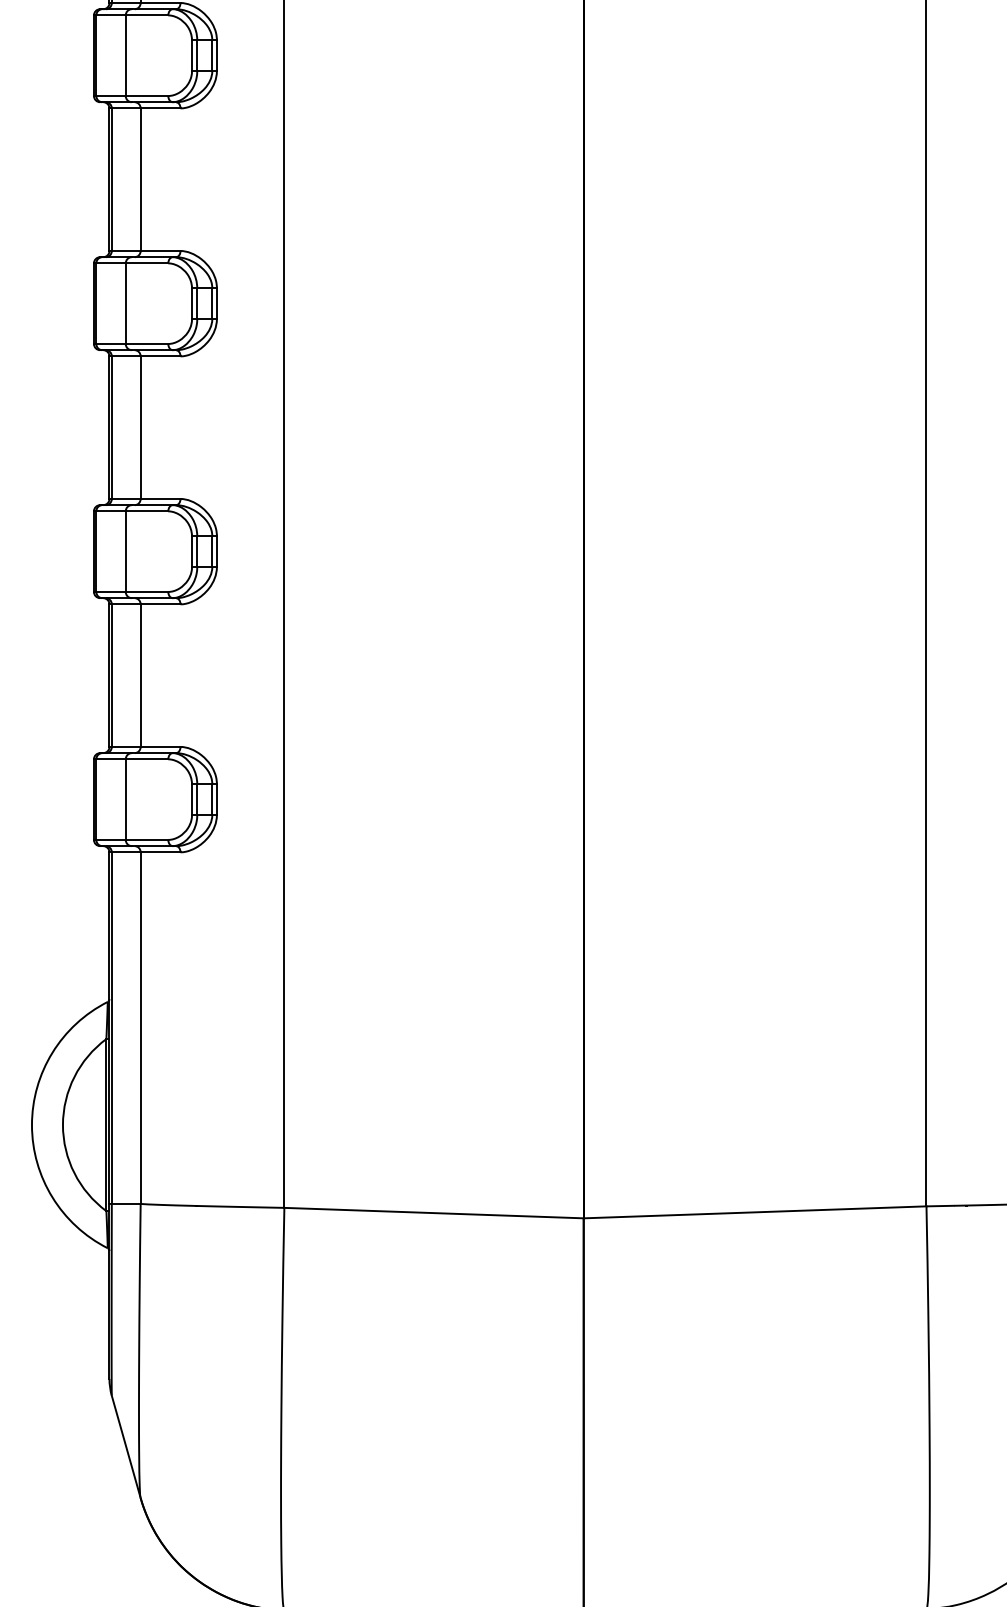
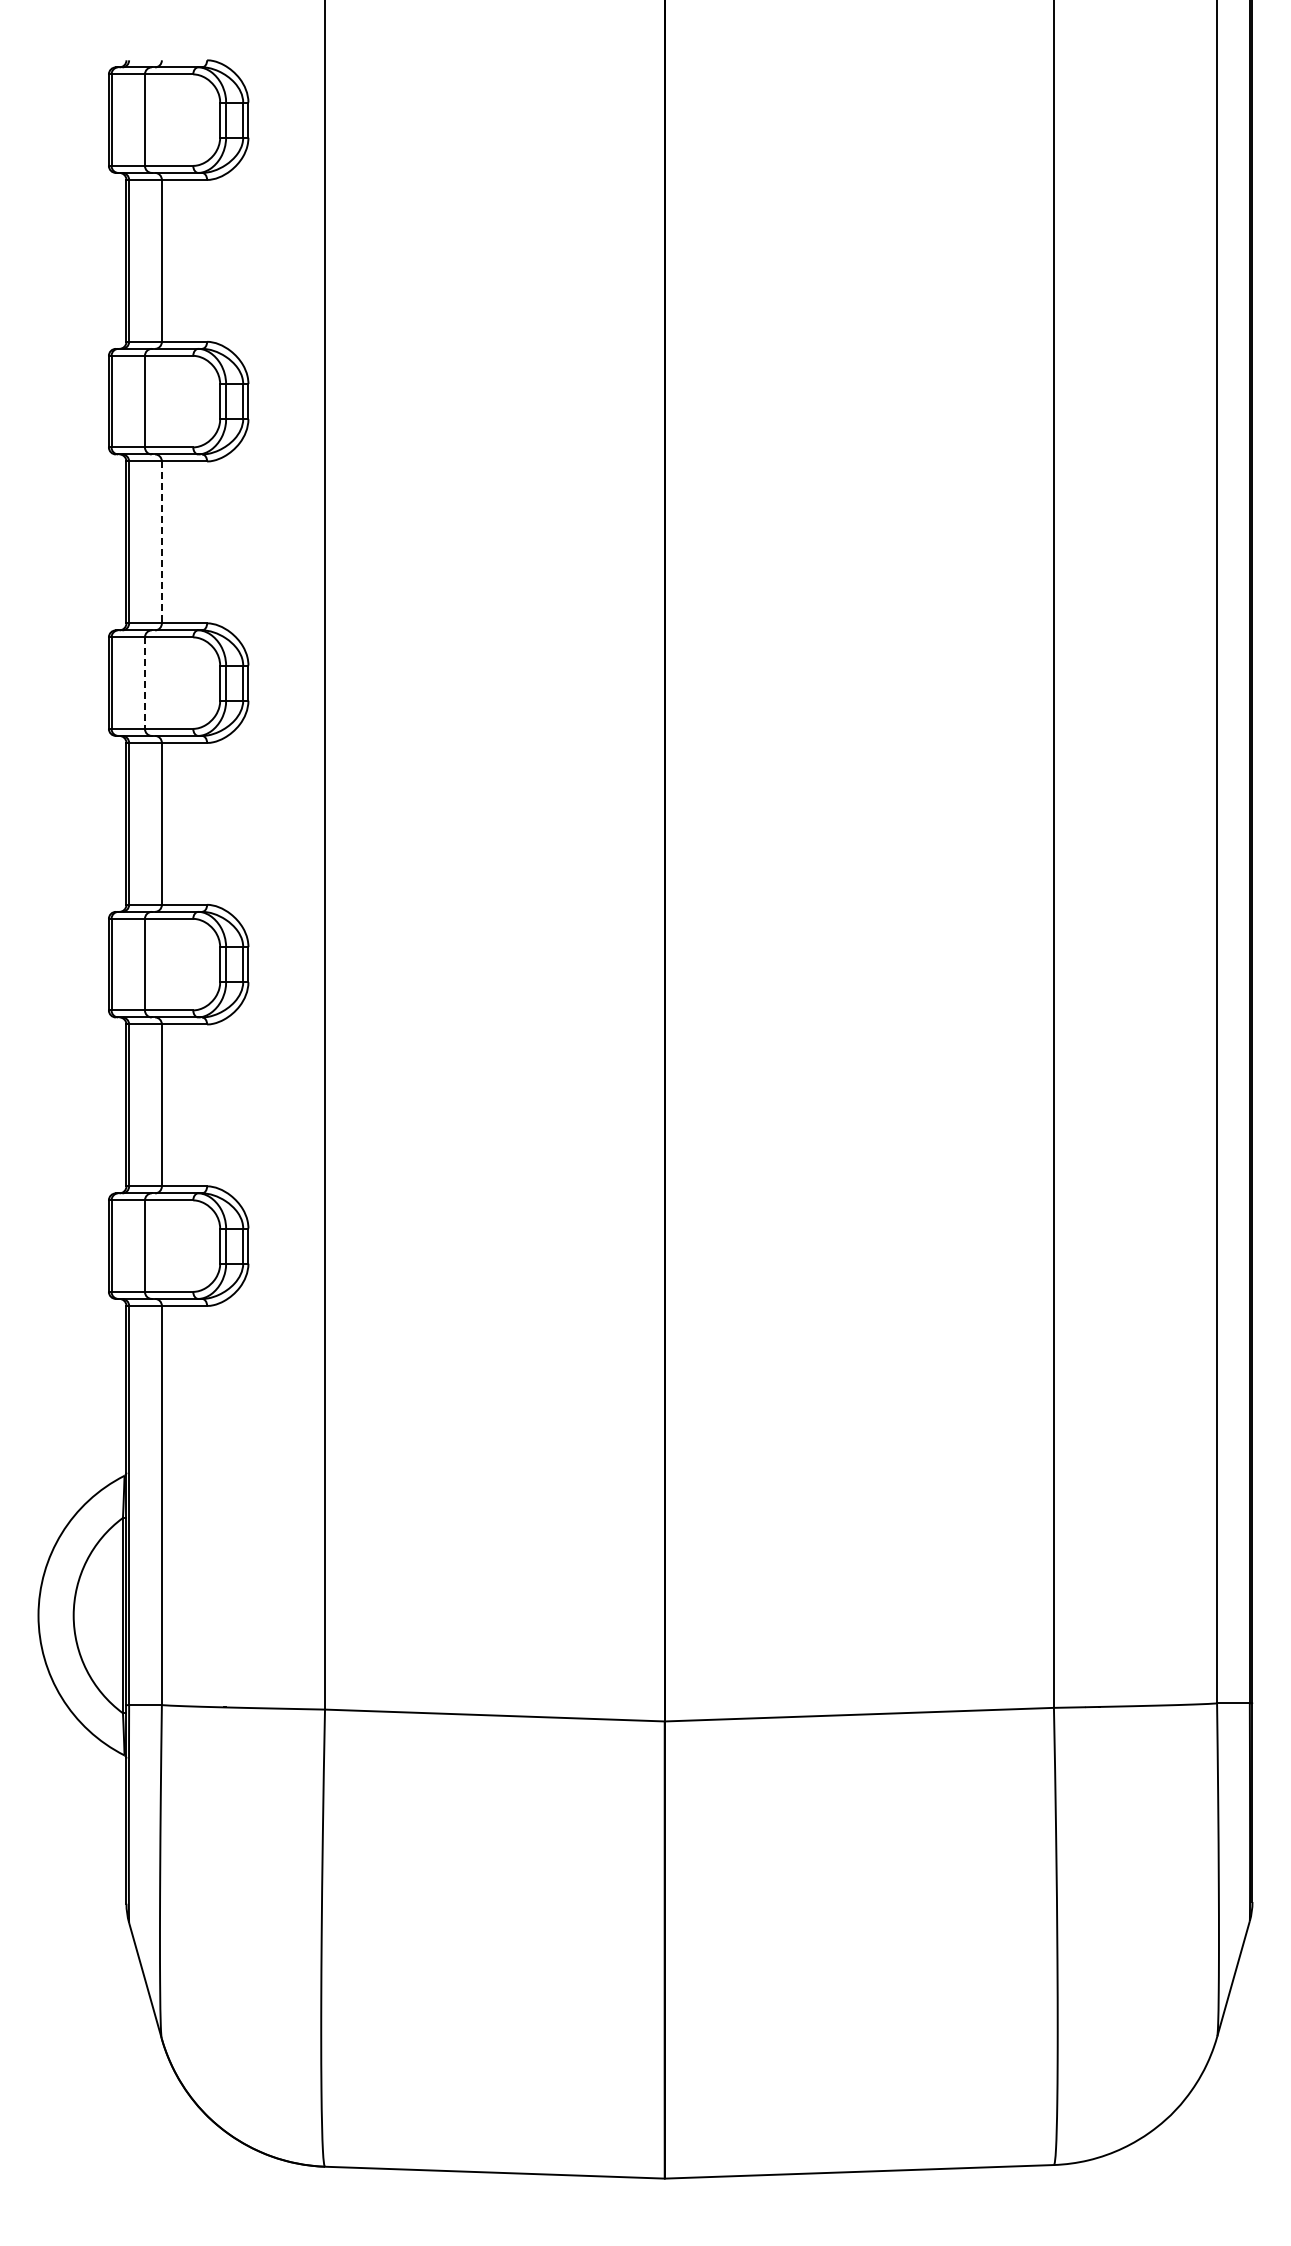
line: (140, 179) -> (161, 542), solid -> dashed
line: (125, 303) -> (144, 683), solid -> dashed

